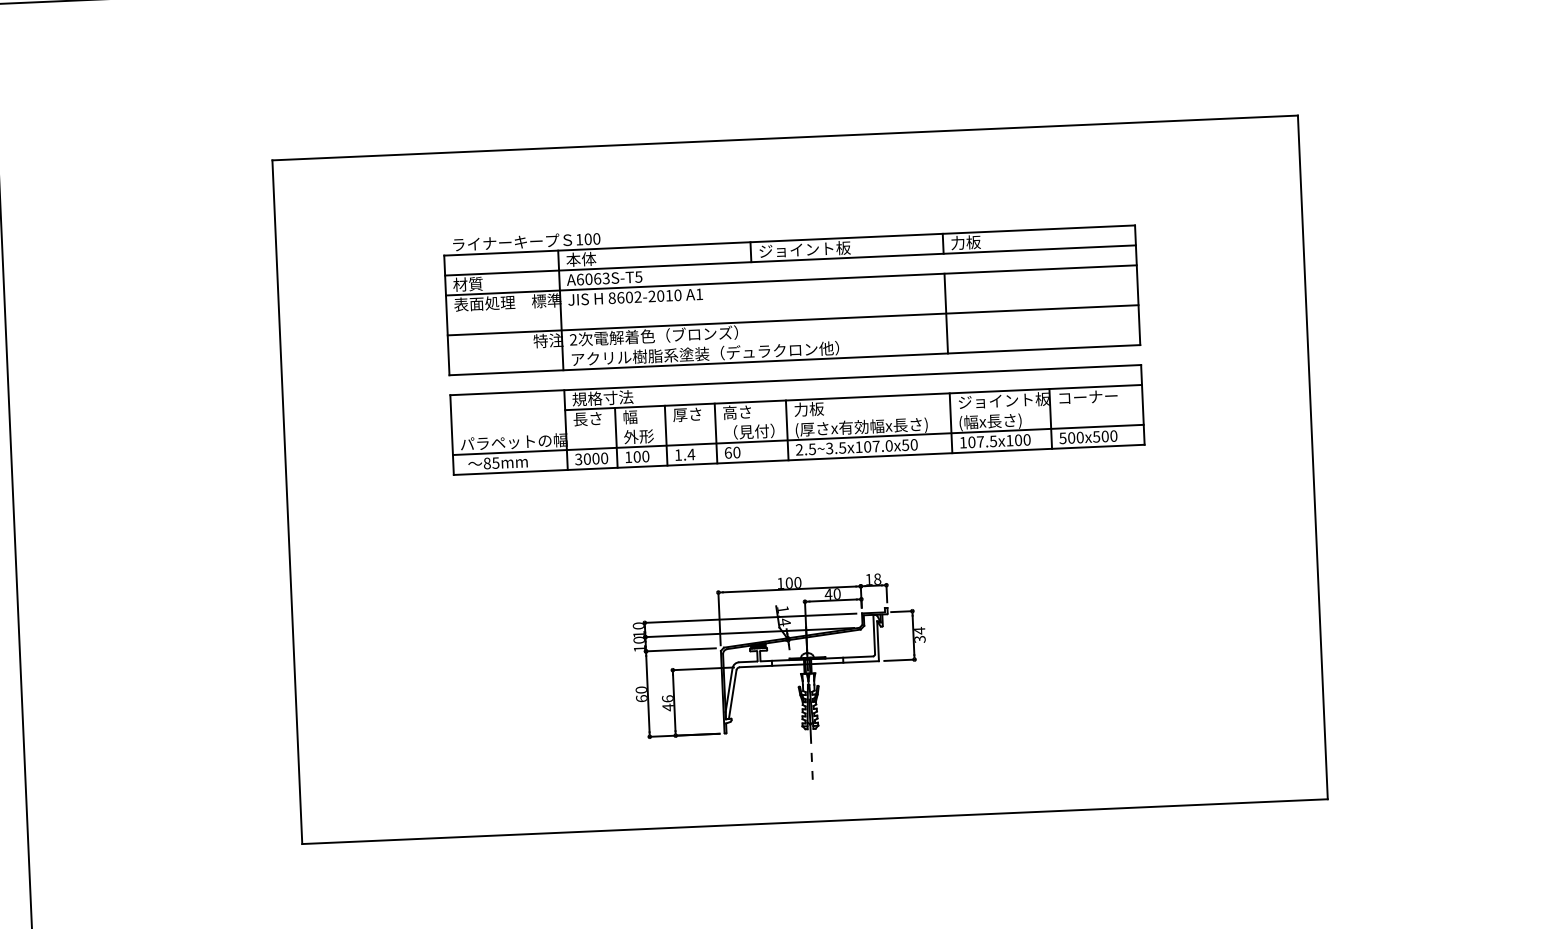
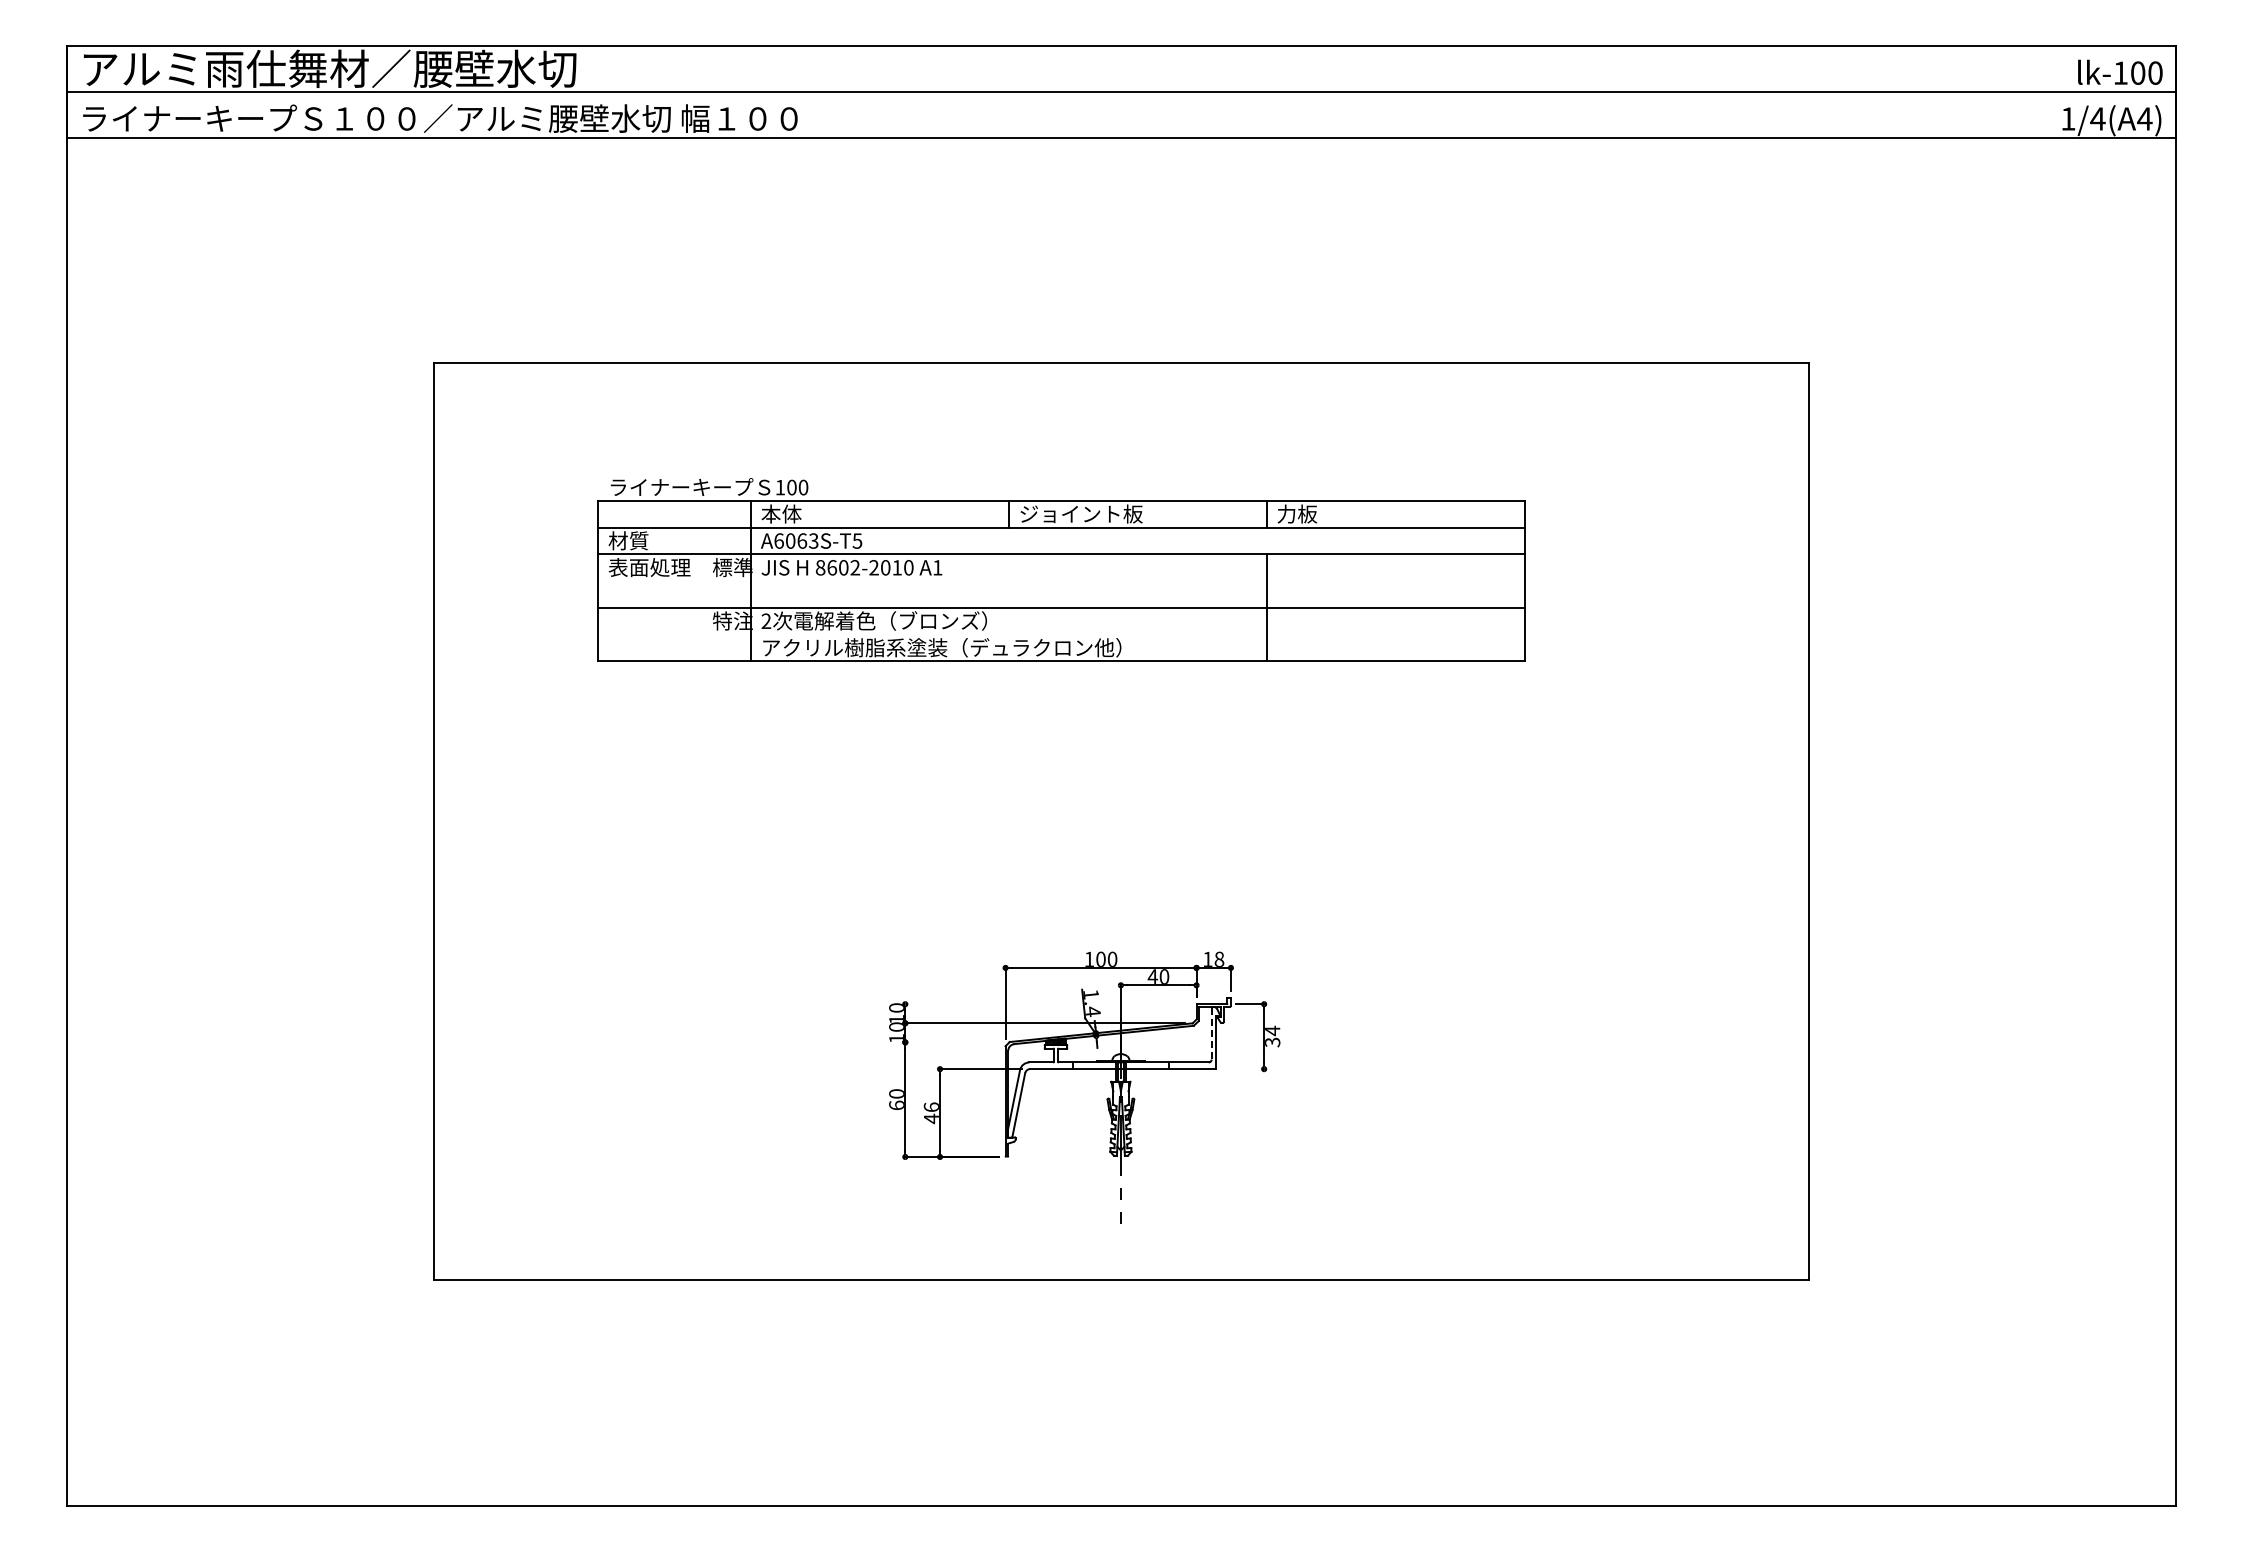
part: (791, 291) -> (1061, 569), moved
part: (797, 419) -> (1121, 741), removed
line: (750, 618) -> (1046, 1004), removed
line: (874, 634) -> (1211, 1033), solid -> dashed
line: (680, 649) -> (951, 1042), removed
line: (899, 660) -> (1243, 1069), removed

